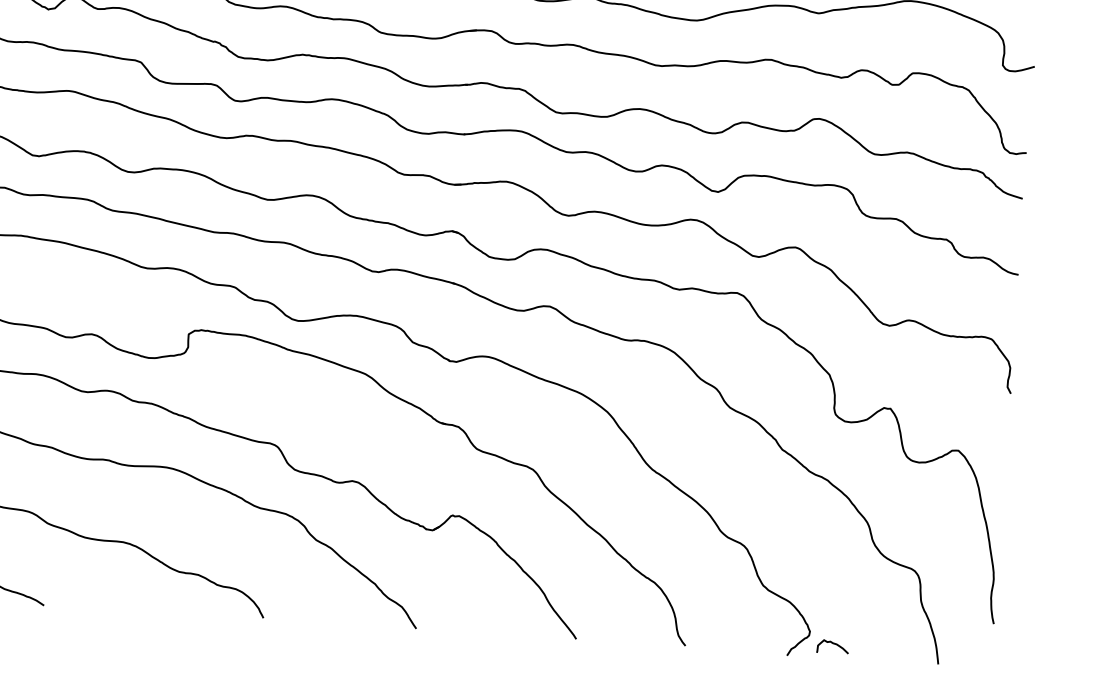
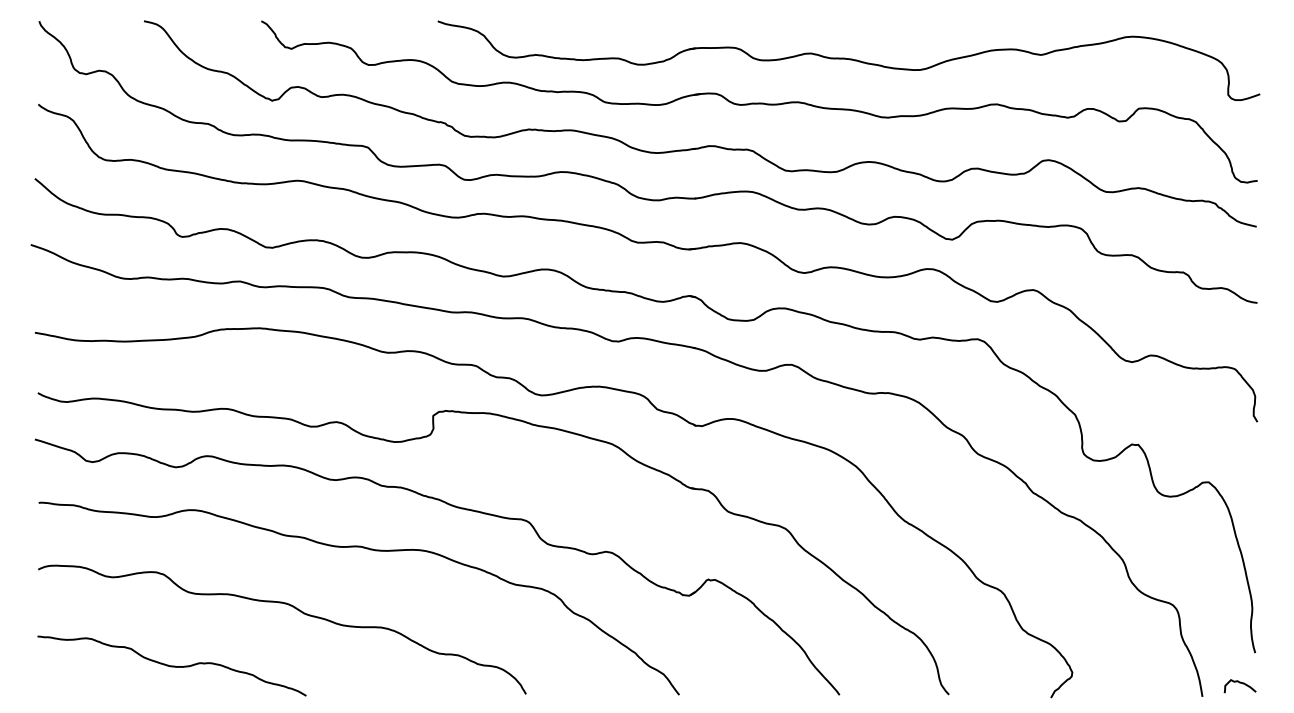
curve: (832, 644) -> (1239, 683), moved

